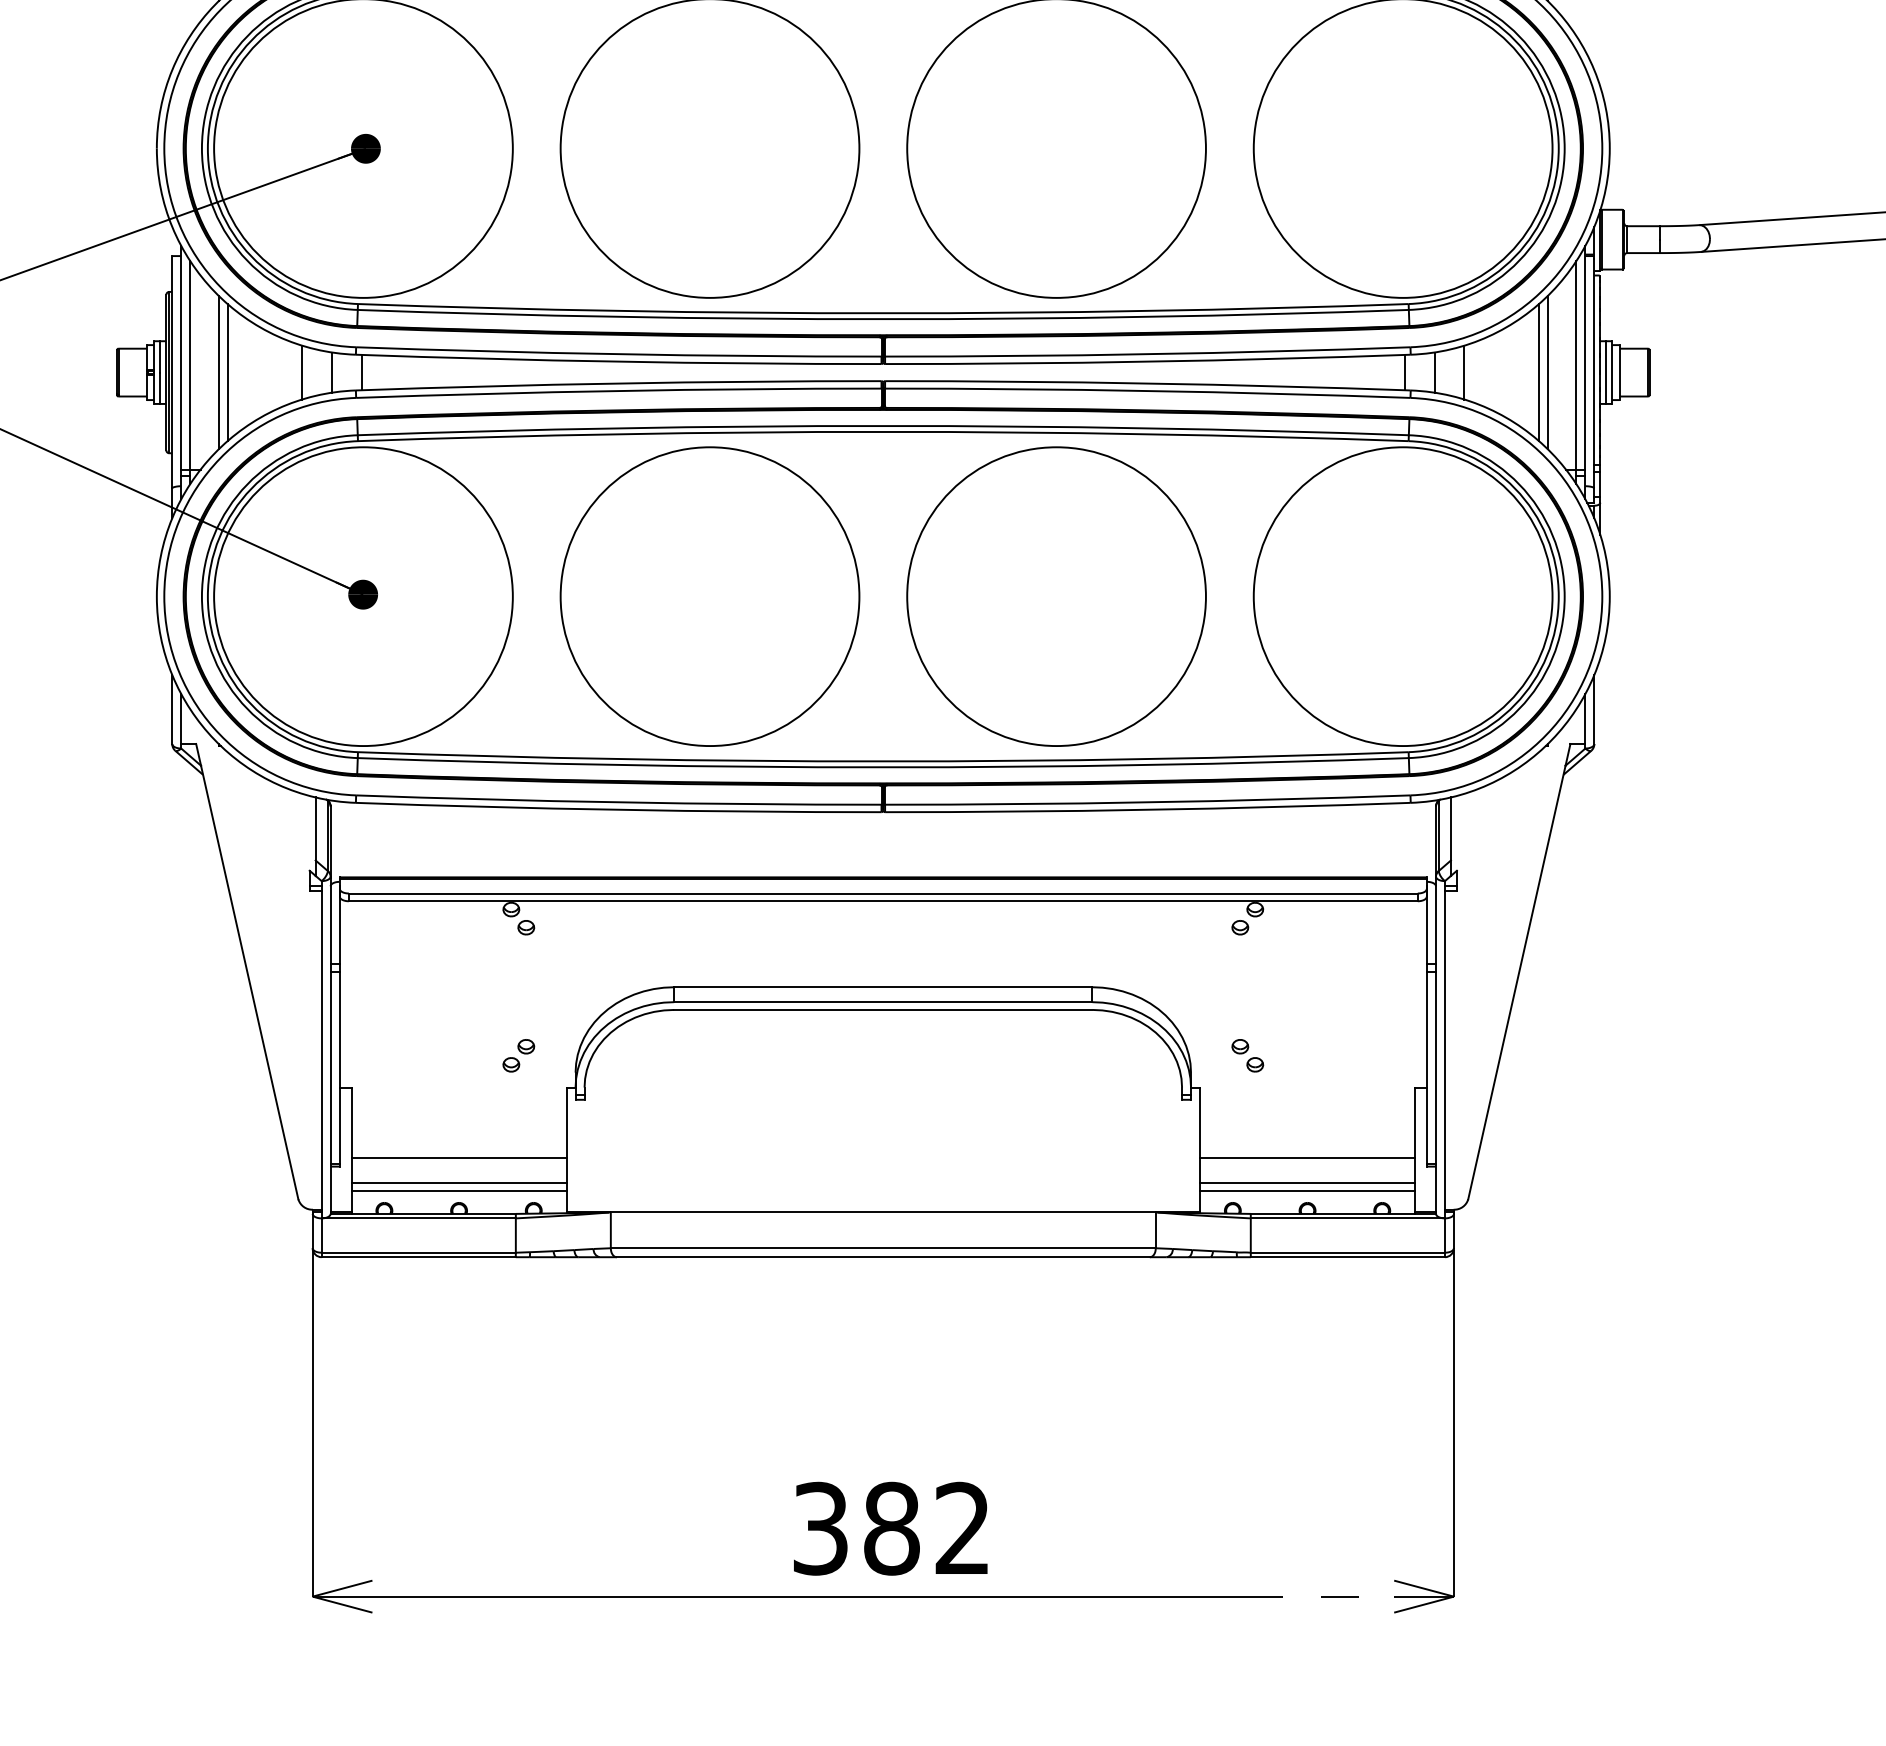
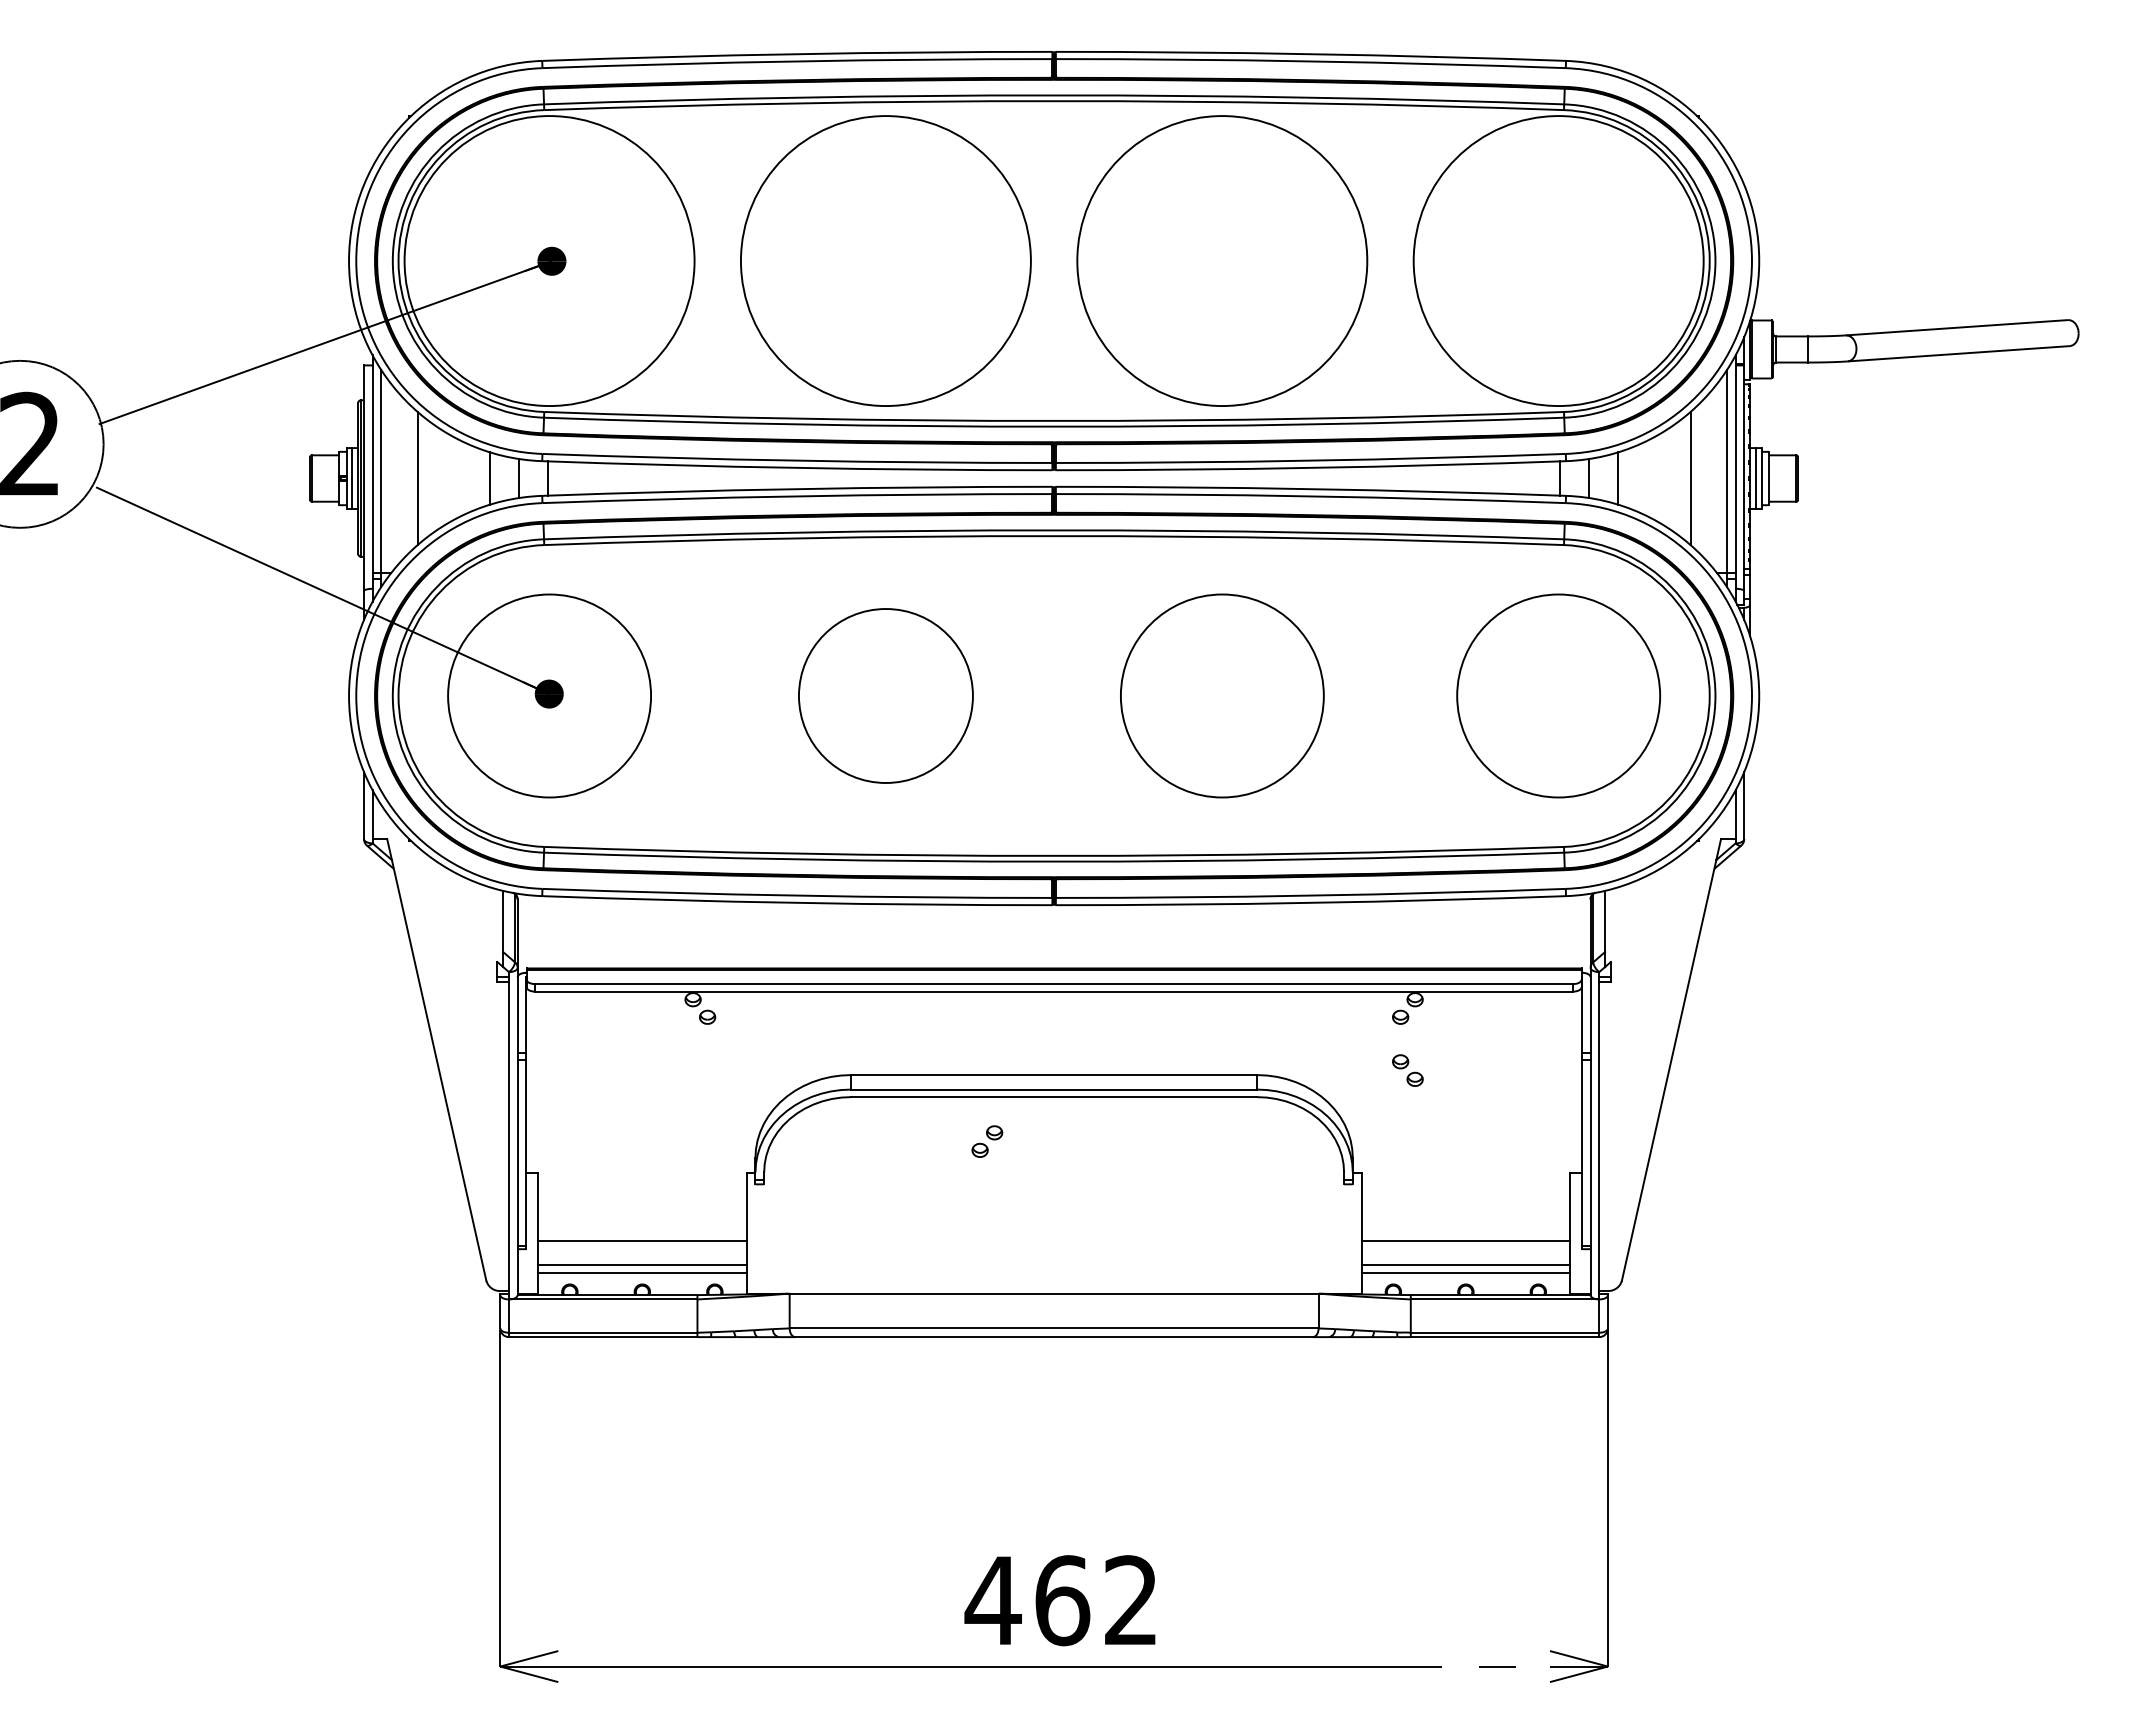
line: (218, 372) -> (408, 478), removed
line: (1548, 372) -> (1699, 478), removed
circle: (363, 596) -> (549, 695), size x0.7
circle: (709, 596) -> (885, 695), size x0.6
circle: (1056, 596) -> (1222, 695), size x0.7
circle: (1402, 596) -> (1558, 695), size x0.7
part: (518, 1055) -> (987, 1141), moved
part: (1247, 1055) -> (1407, 1070), moved
text: (855, 1528) -> (1027, 1600), 382 -> 462

